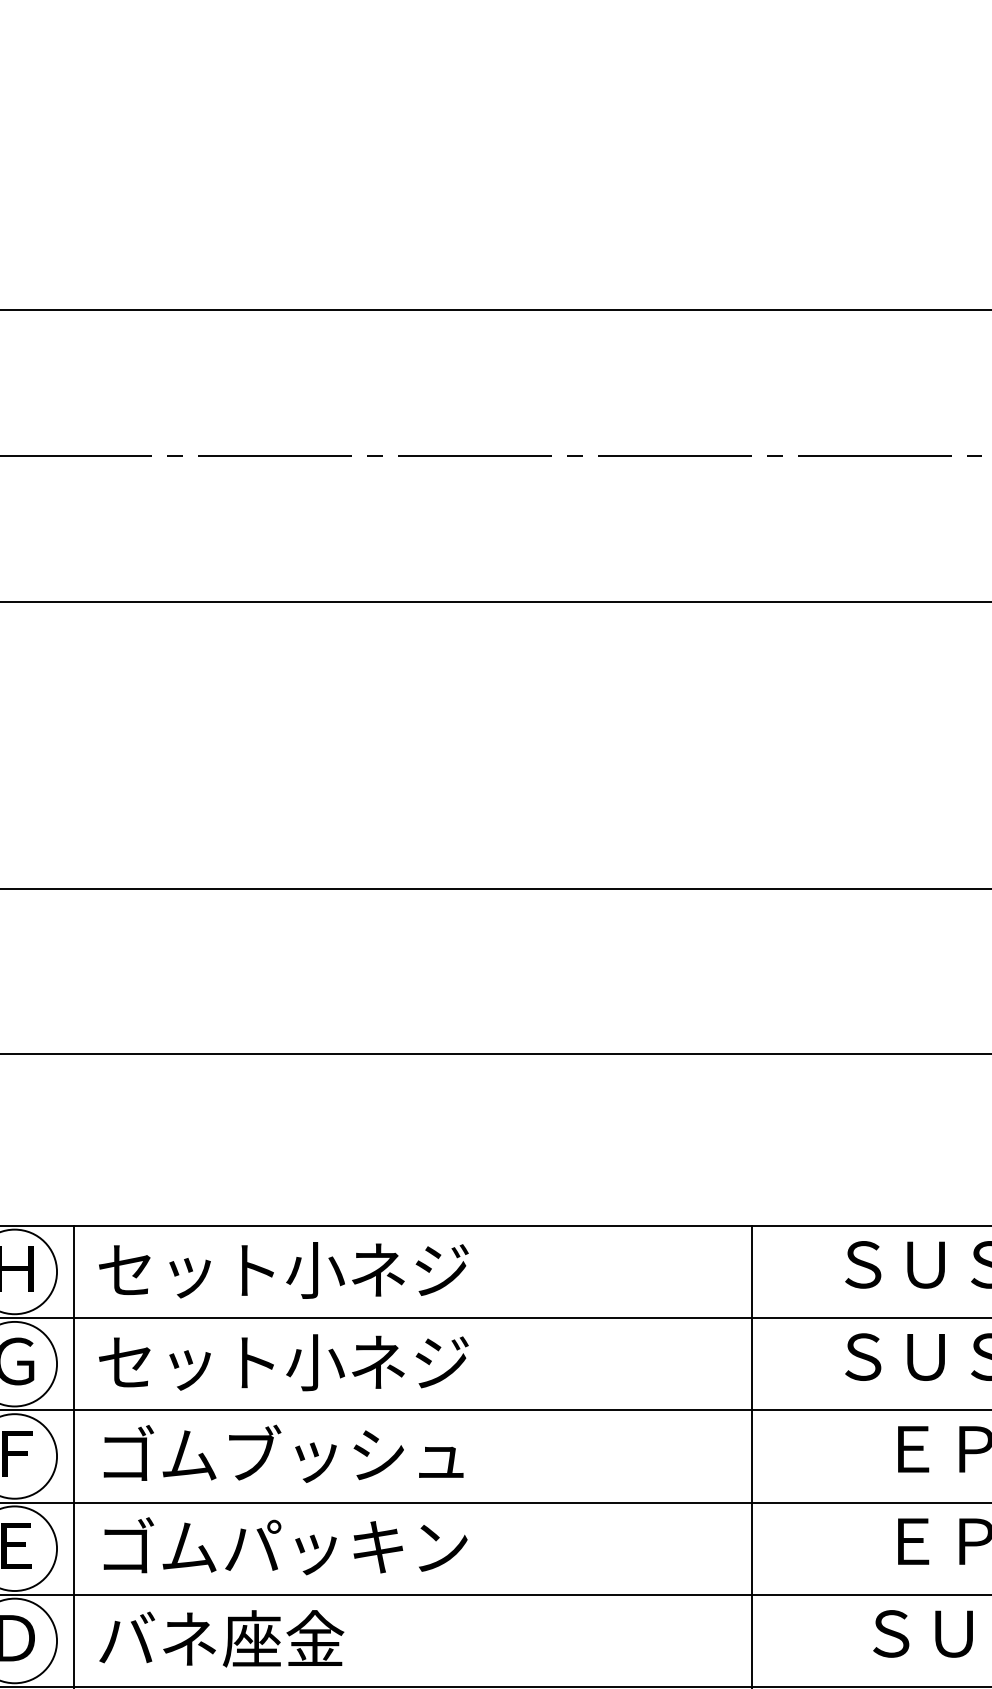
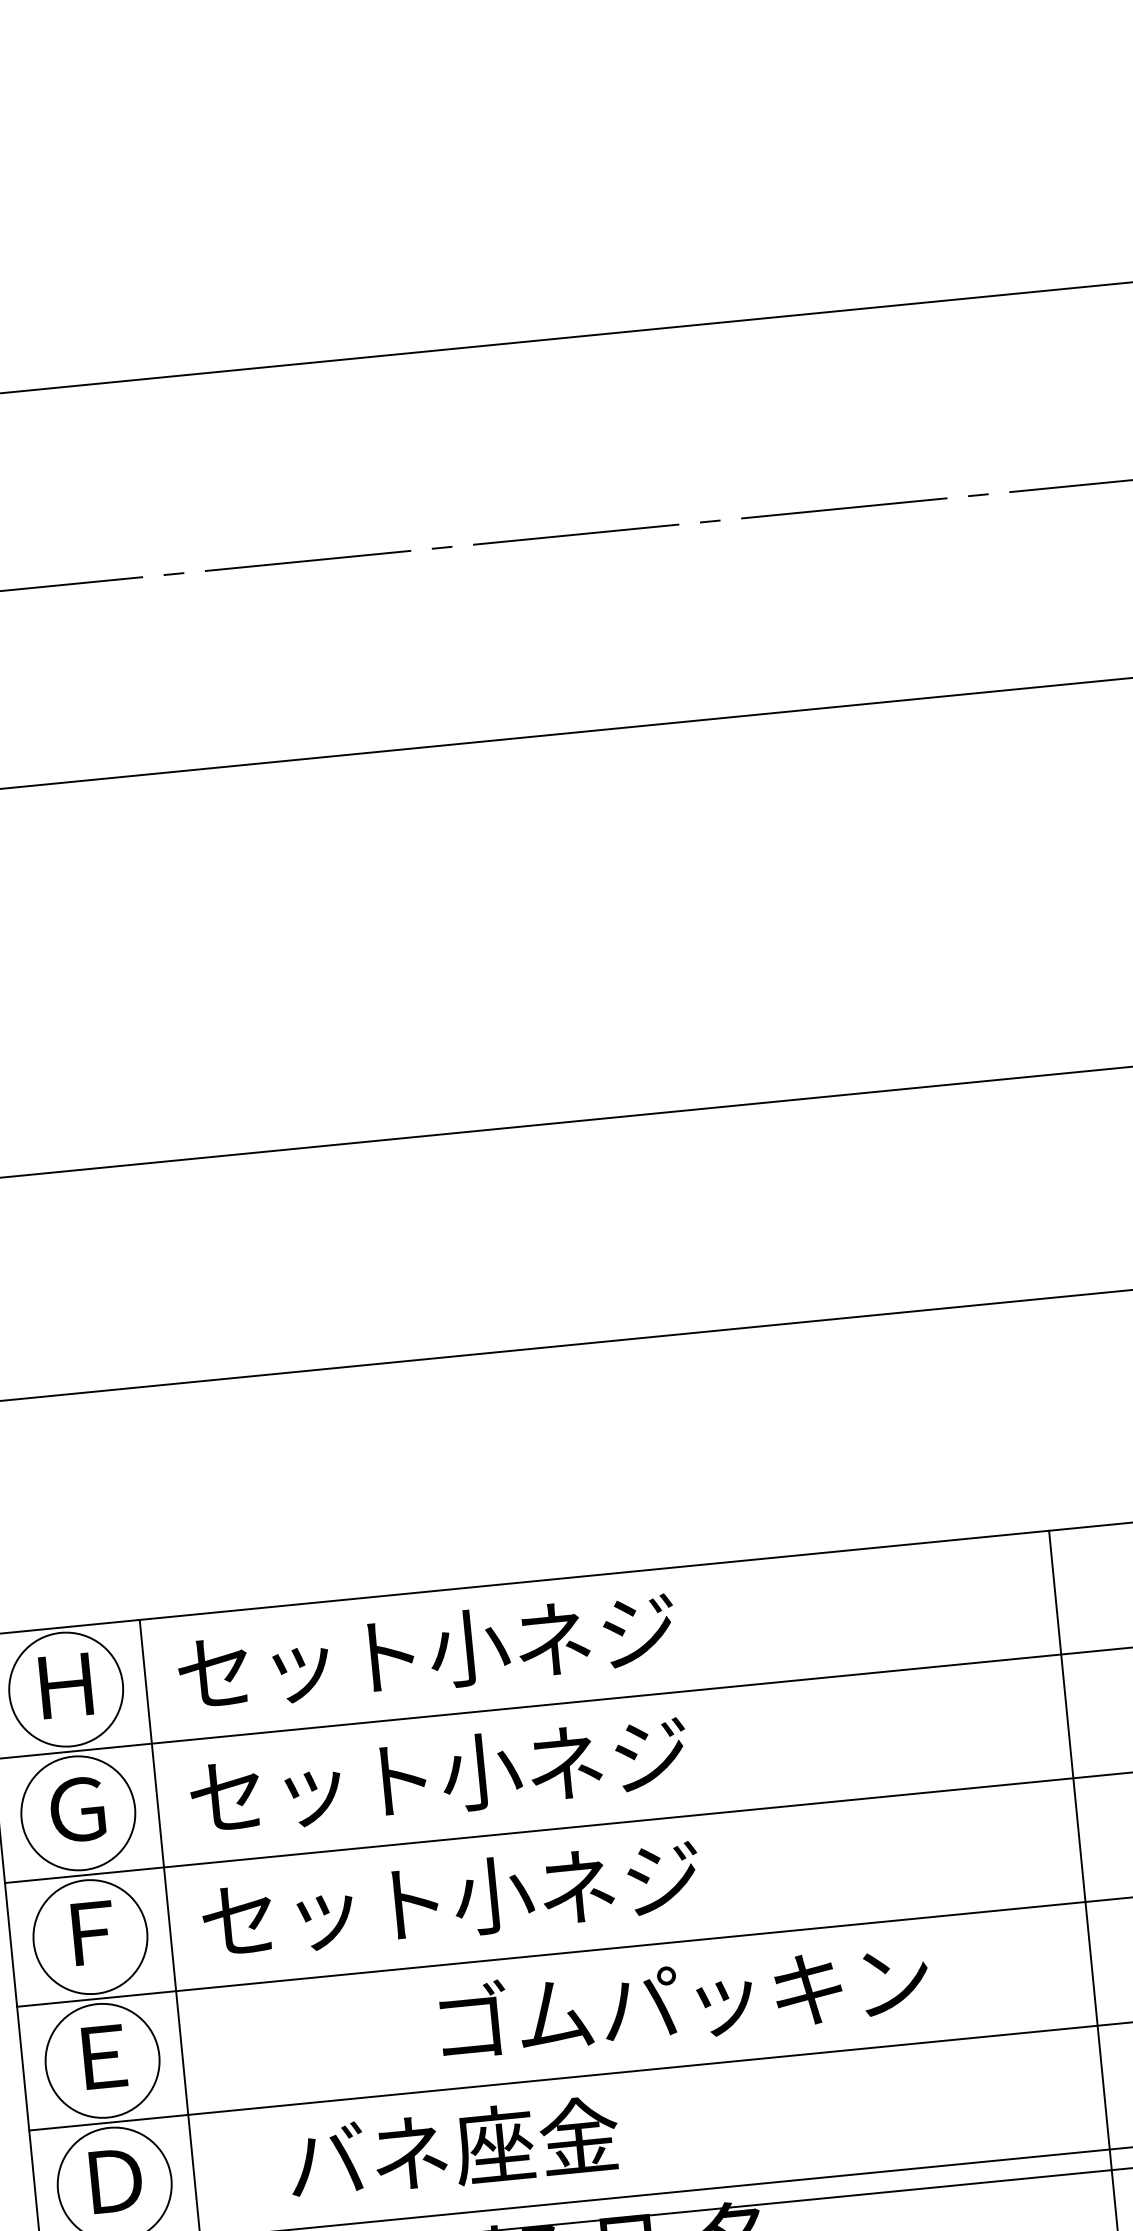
text: (283, 1453) -> (450, 1897), ゴムブッシュ -> セット小ネジ
text: (285, 1546) -> (684, 2000), moved
text: (221, 1638) -> (453, 2148), moved

